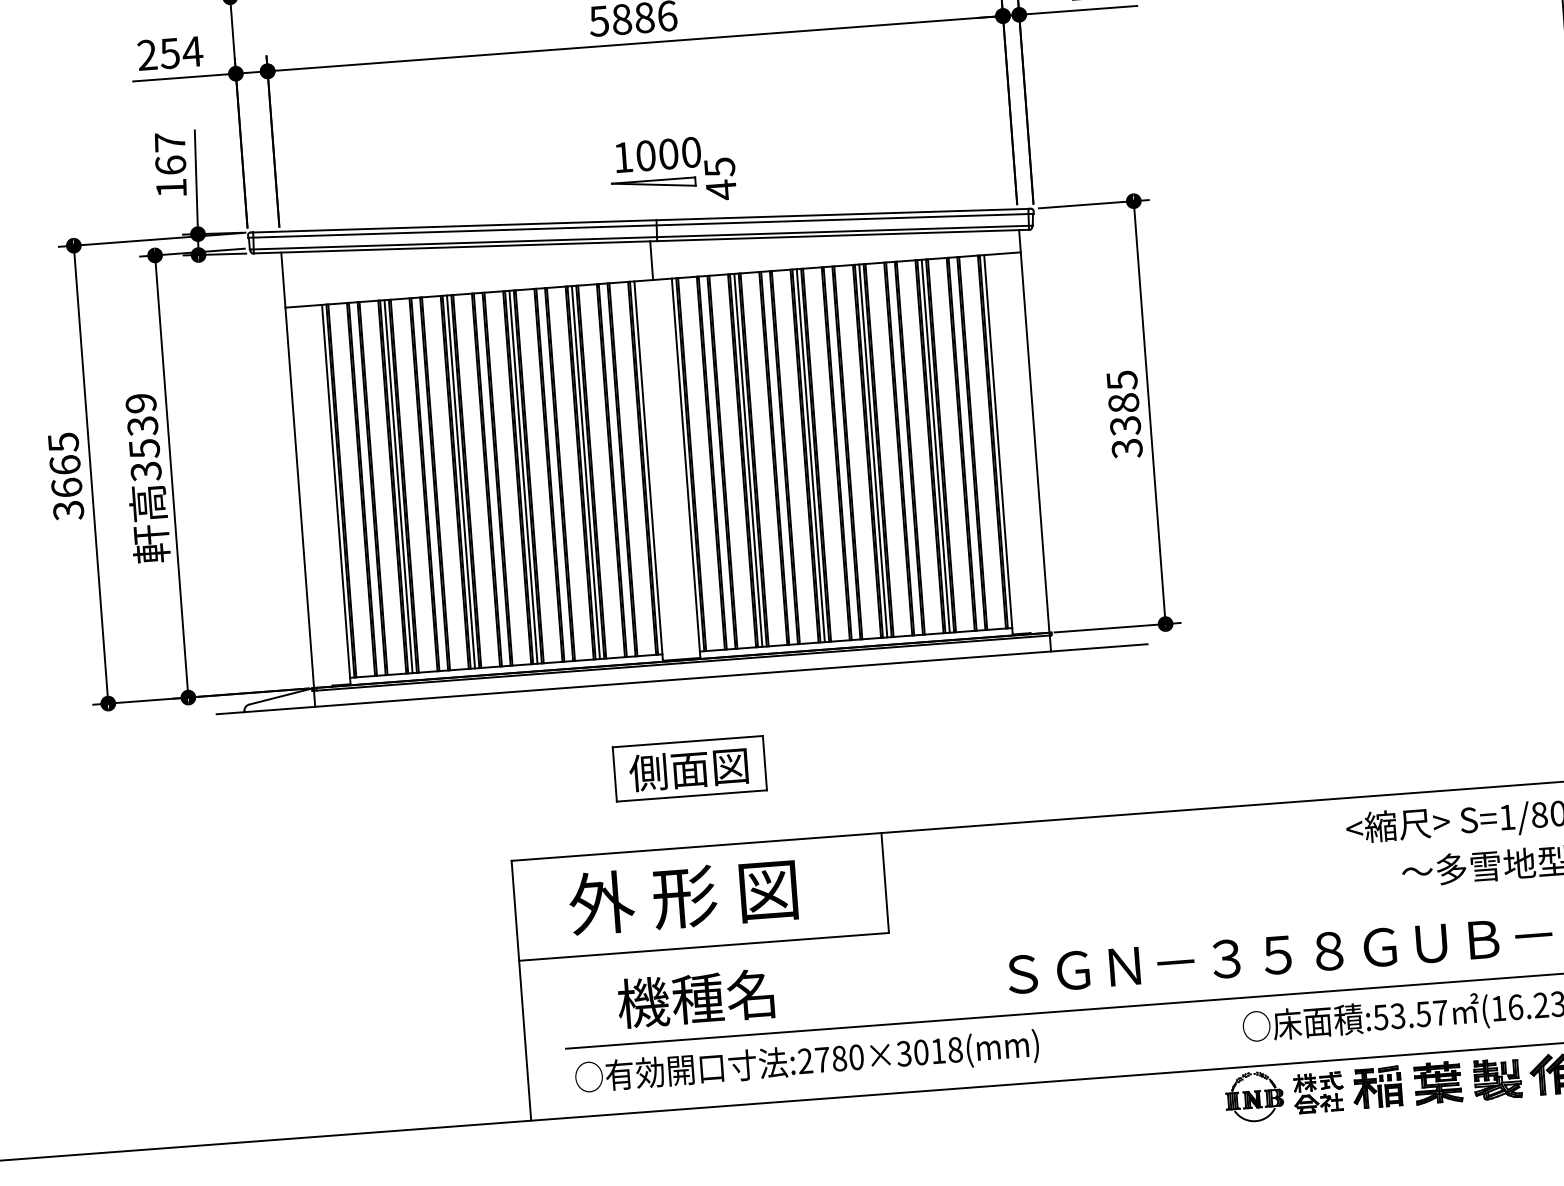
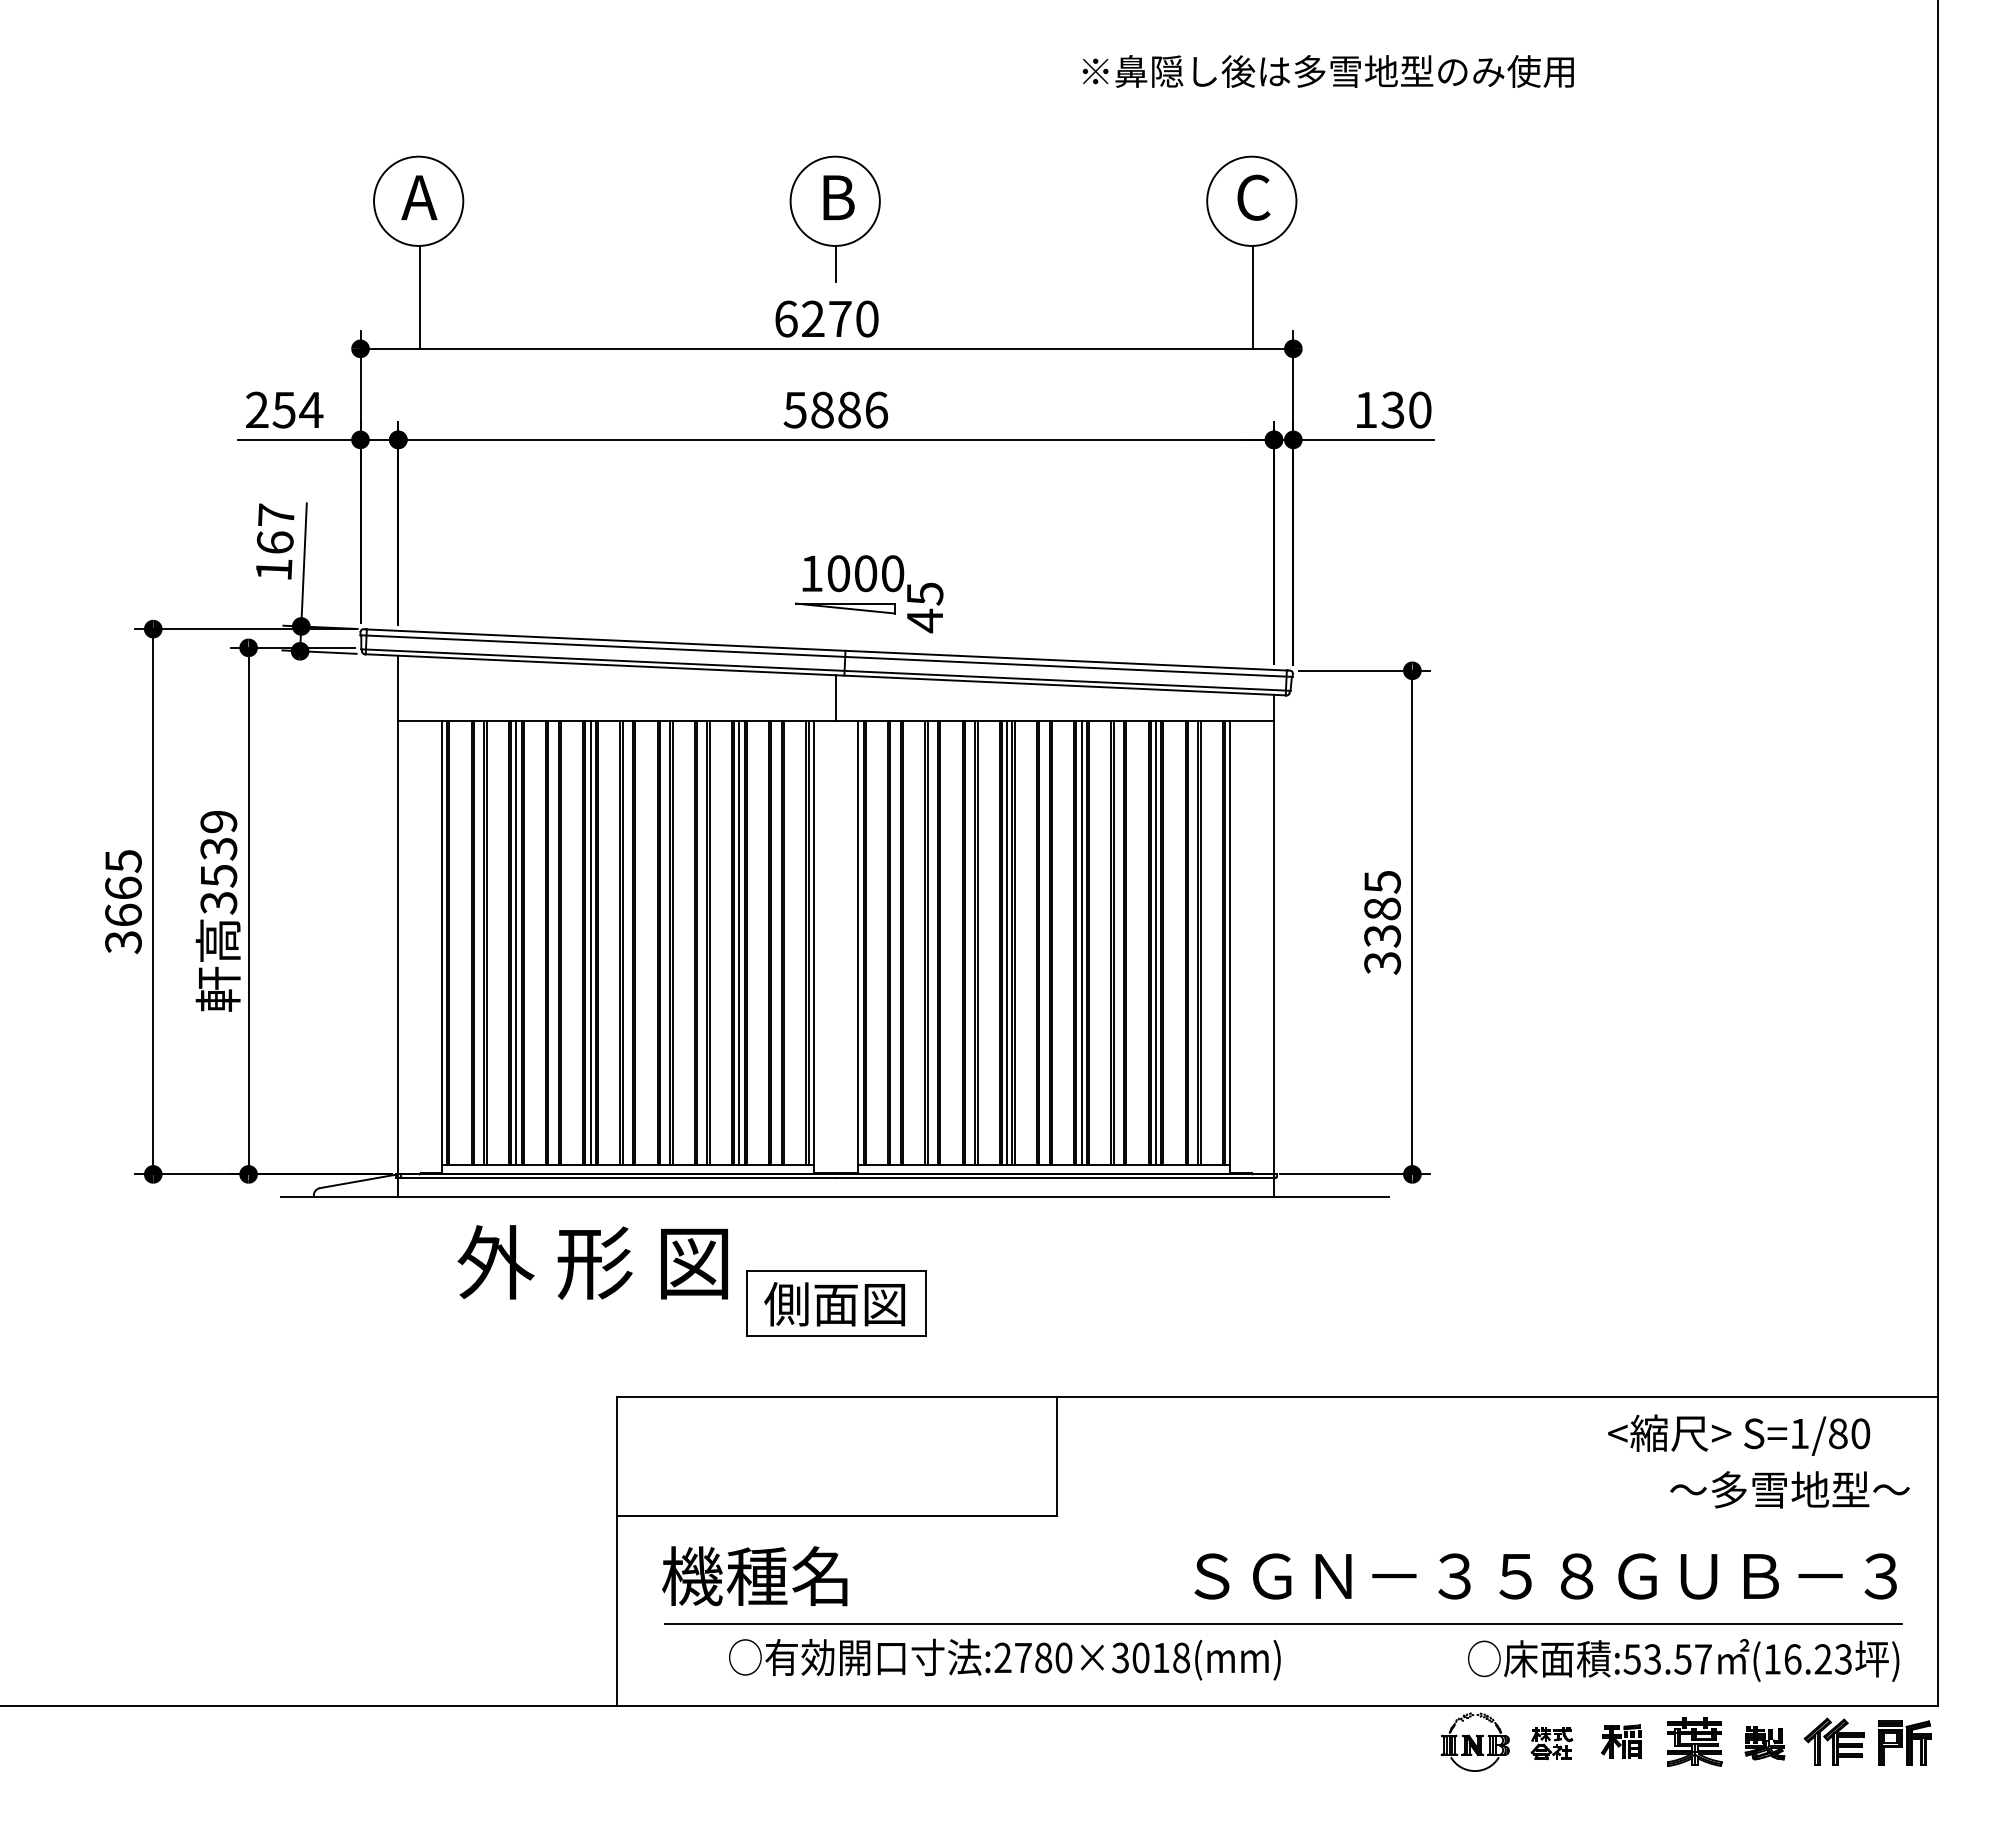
line: (748, 460) -> (932, 943), removed
line: (523, 477) -> (665, 943), removed
text: (682, 896) -> (592, 1262), moved
text: (695, 998) -> (754, 1576), moved
text: (806, 1062) -> (1004, 1659), moved
part: (1497, 1079) -> (1764, 1743), size x0.7
part: (1377, 1087) -> (1621, 1741), size x0.7
part: (1318, 1093) -> (1551, 1743), size x0.7

